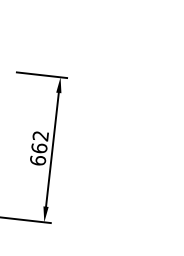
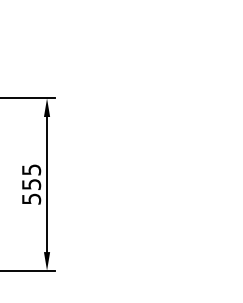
text: (39, 148) -> (31, 184), 662 -> 555

